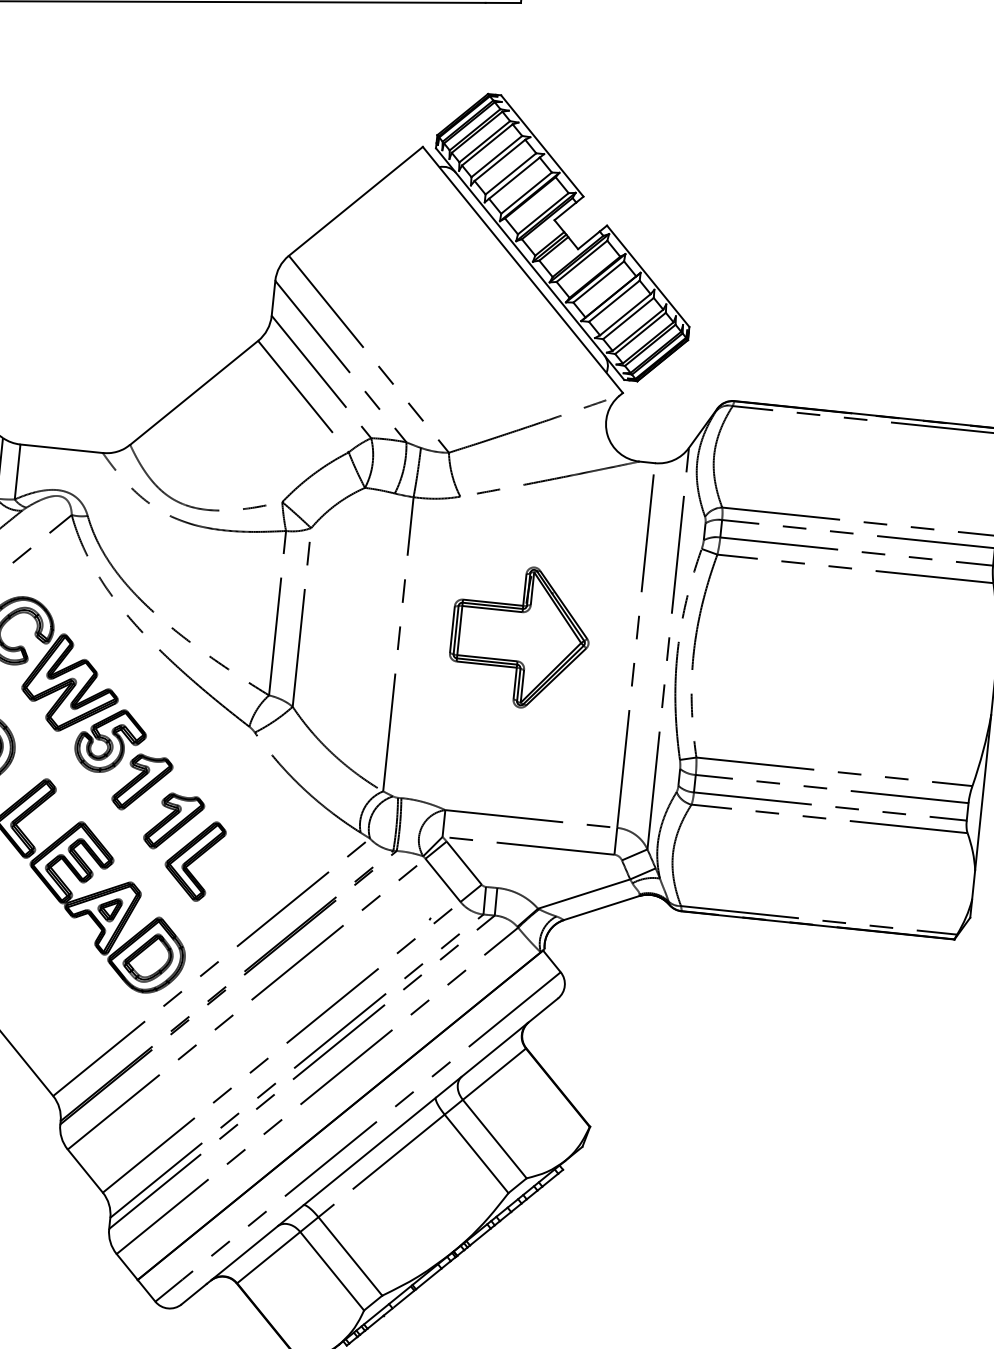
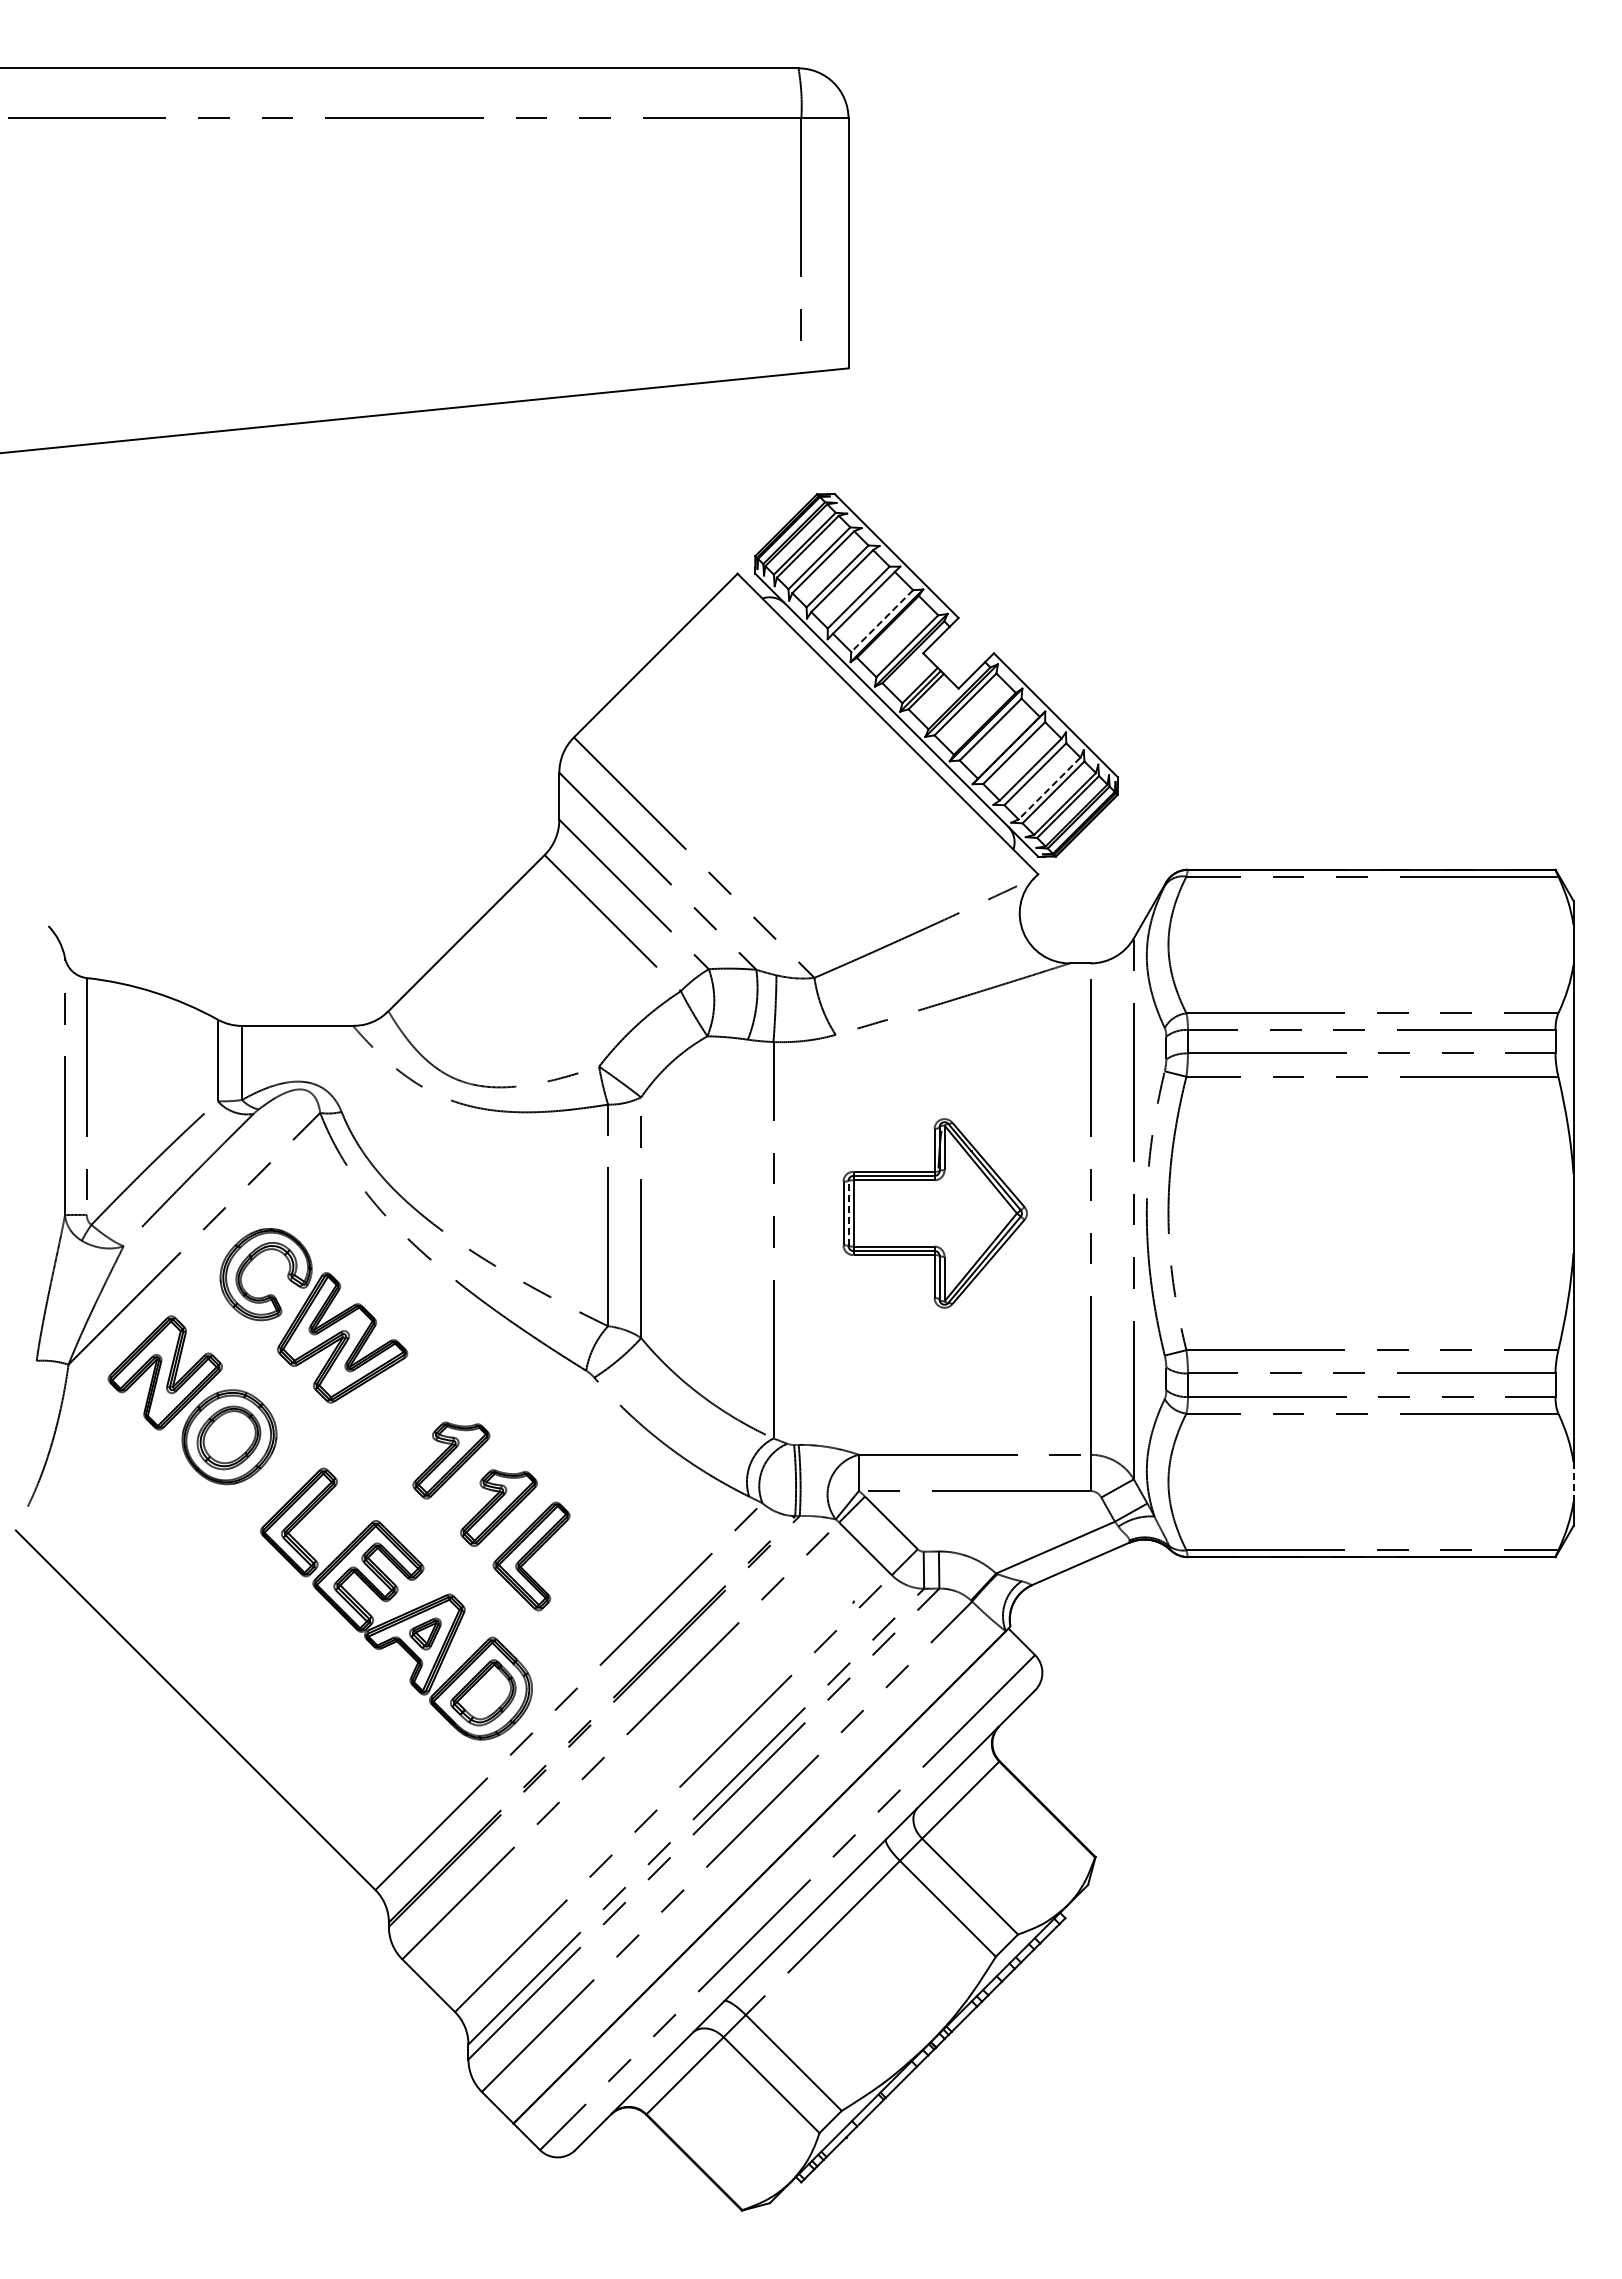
line: (526, 193) -> (882, 621), solid -> dashed
line: (637, 330) -> (1049, 788), solid -> dashed
line: (456, 630) -> (848, 1213), solid -> dashed
part: (110, 740) -> (403, 1408), removed
line: (973, 884) -> (1573, 1481), solid -> dashed

